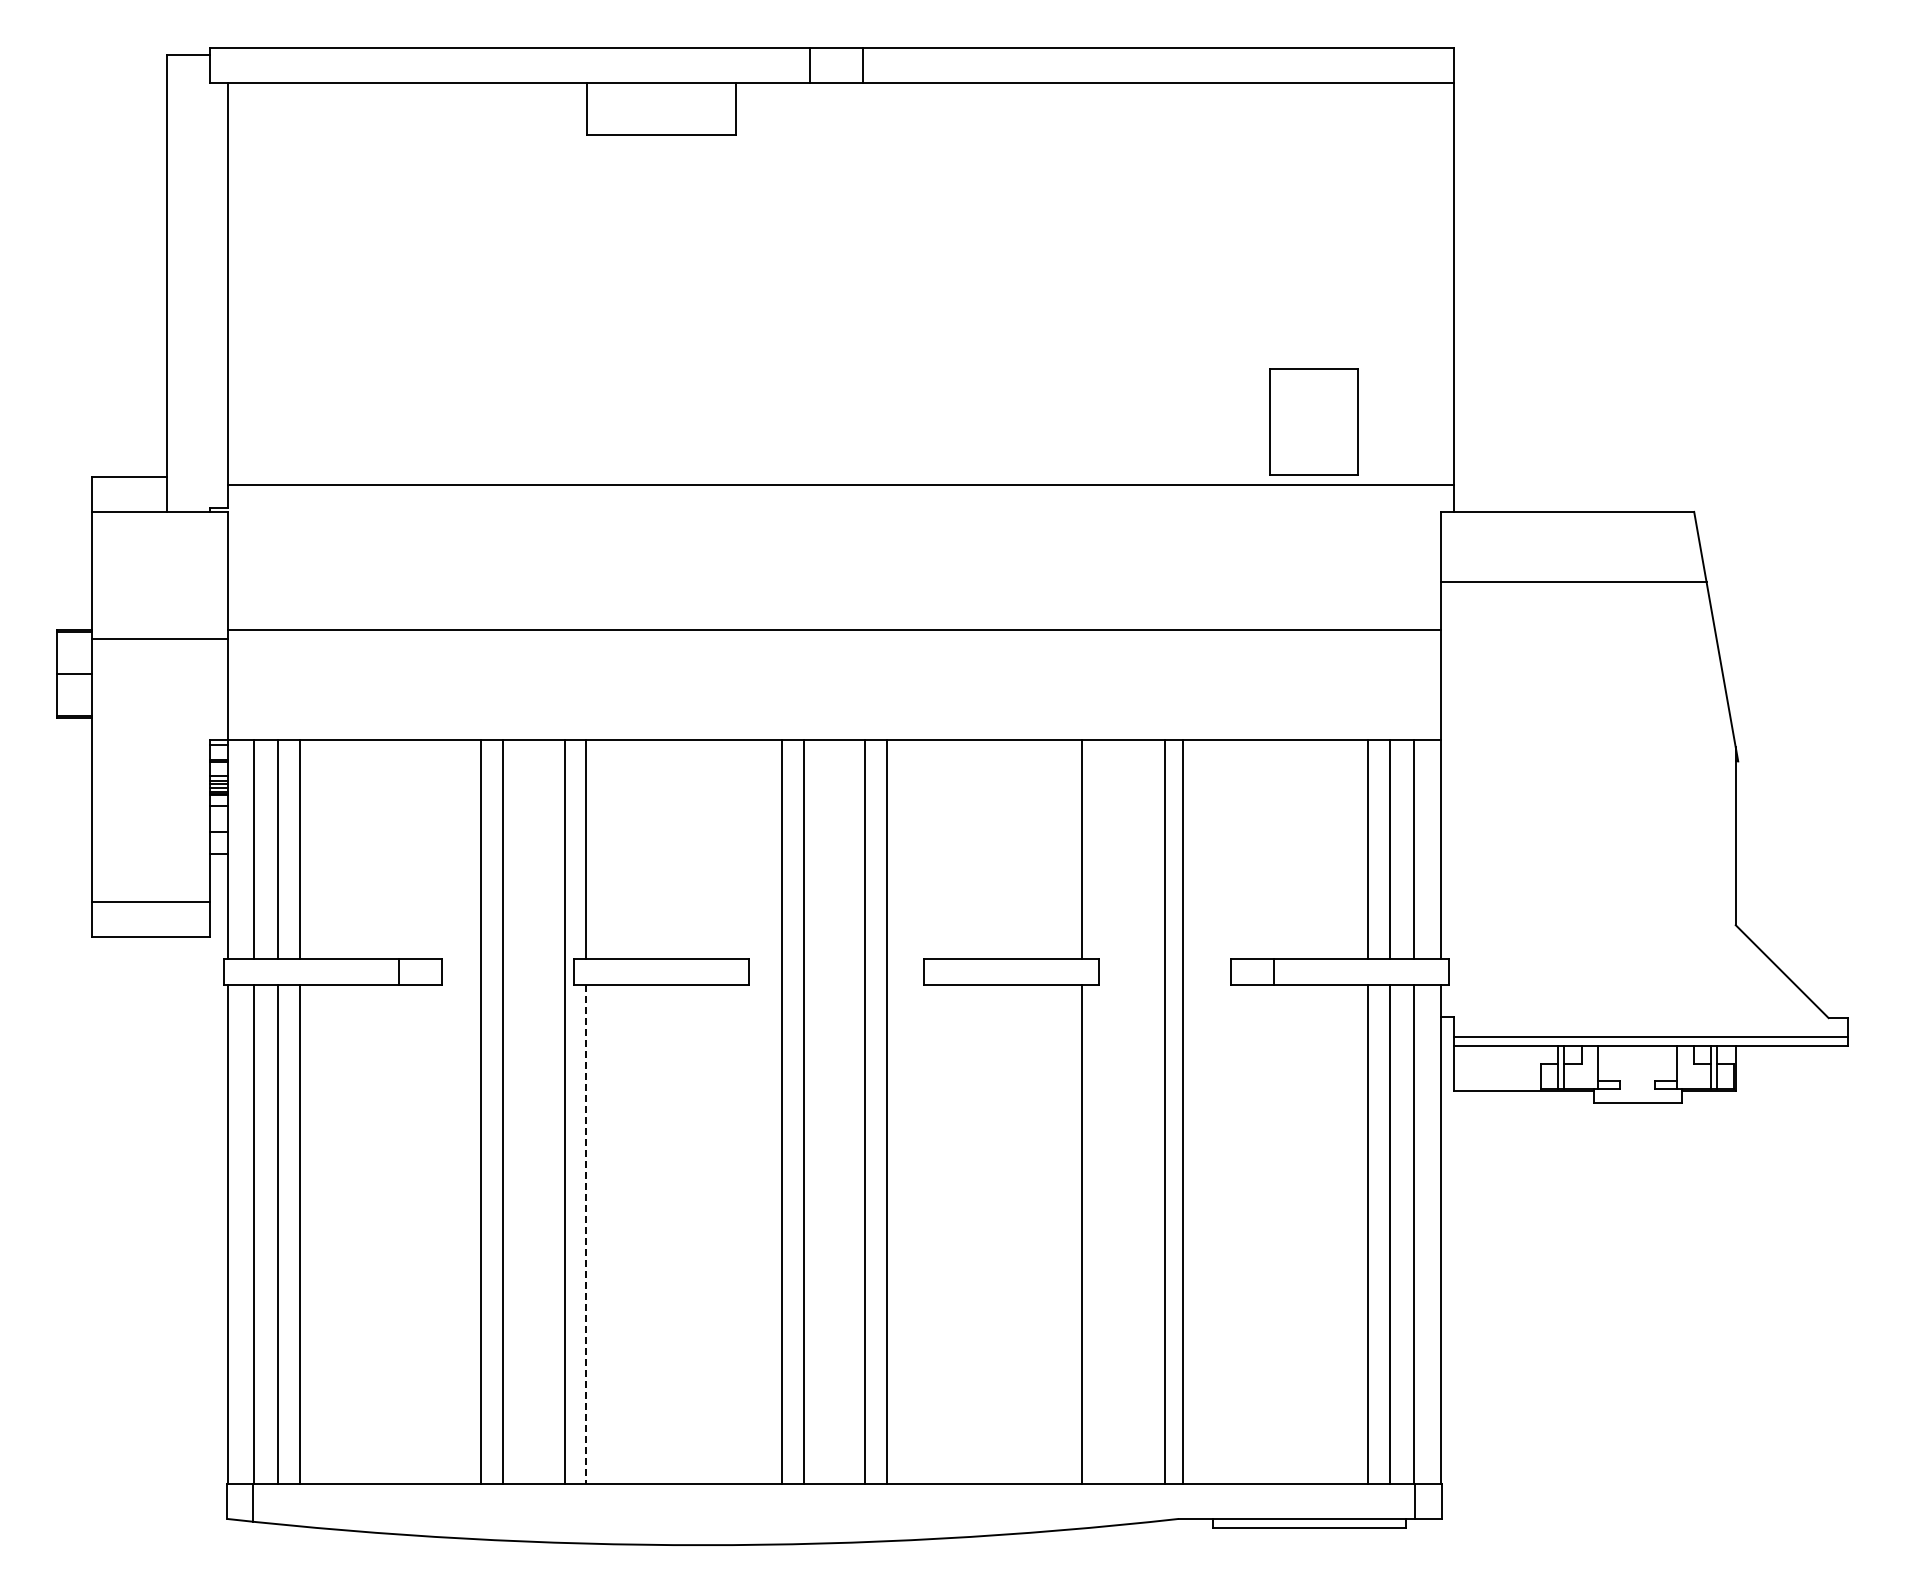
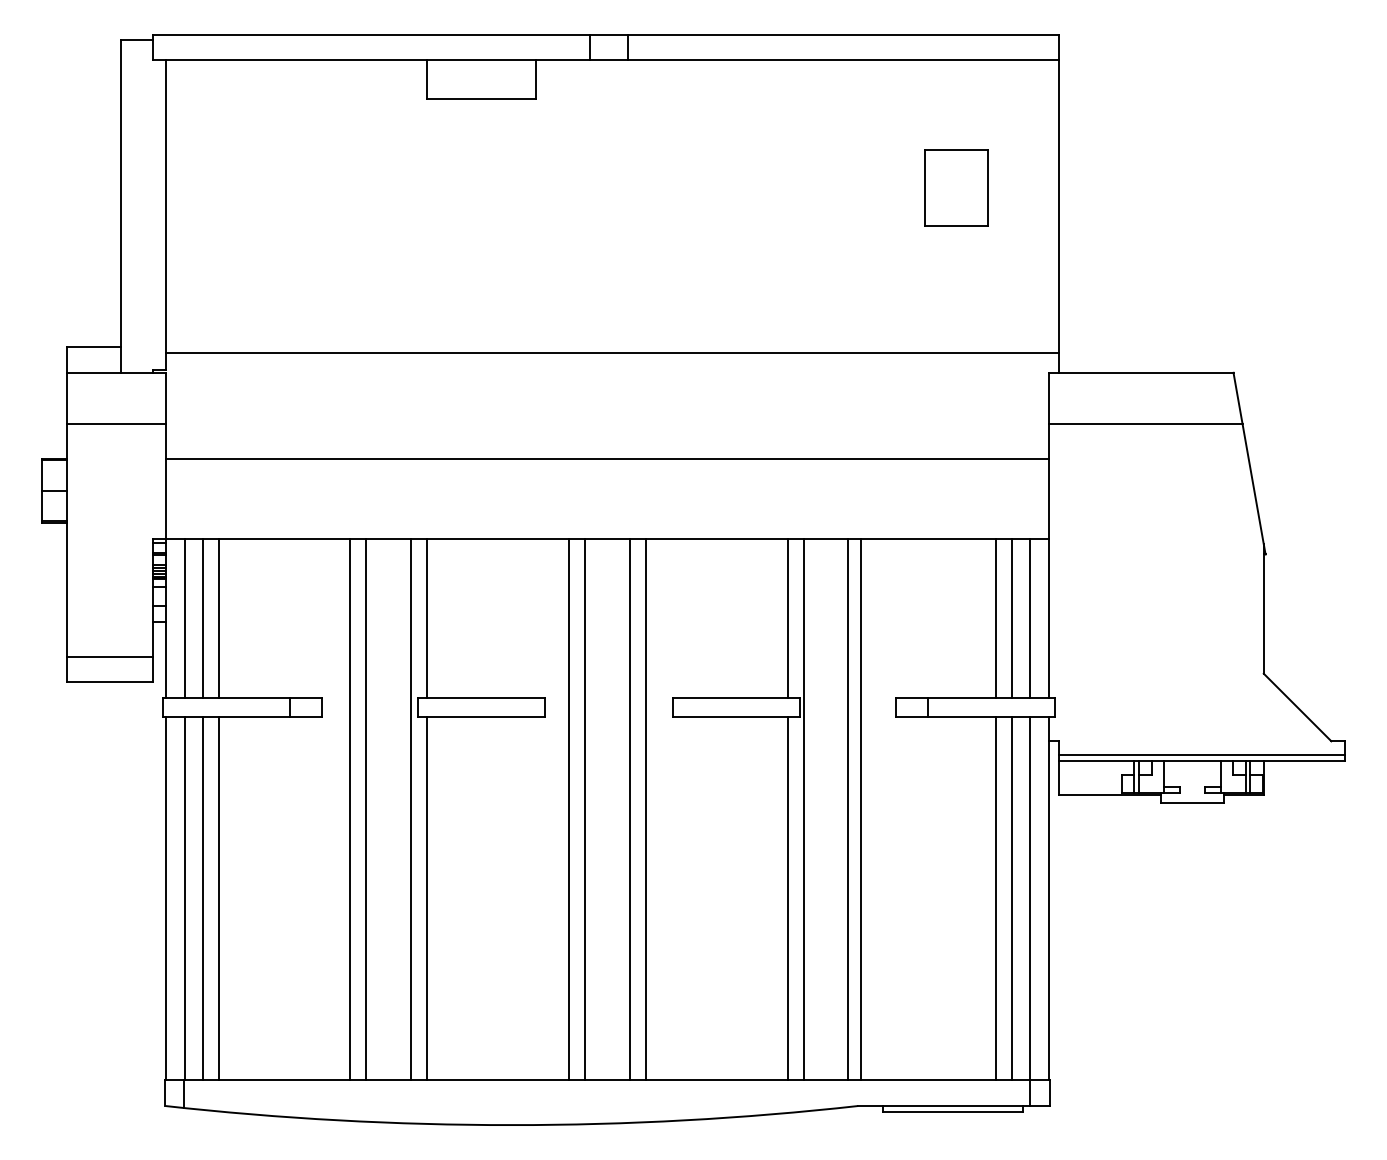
part: (1313, 421) -> (956, 187), moved
line: (159, 638) -> (116, 423), moved
line: (1103, 1111) -> (803, 809), added
line: (586, 1234) -> (427, 898), dashed -> solid

